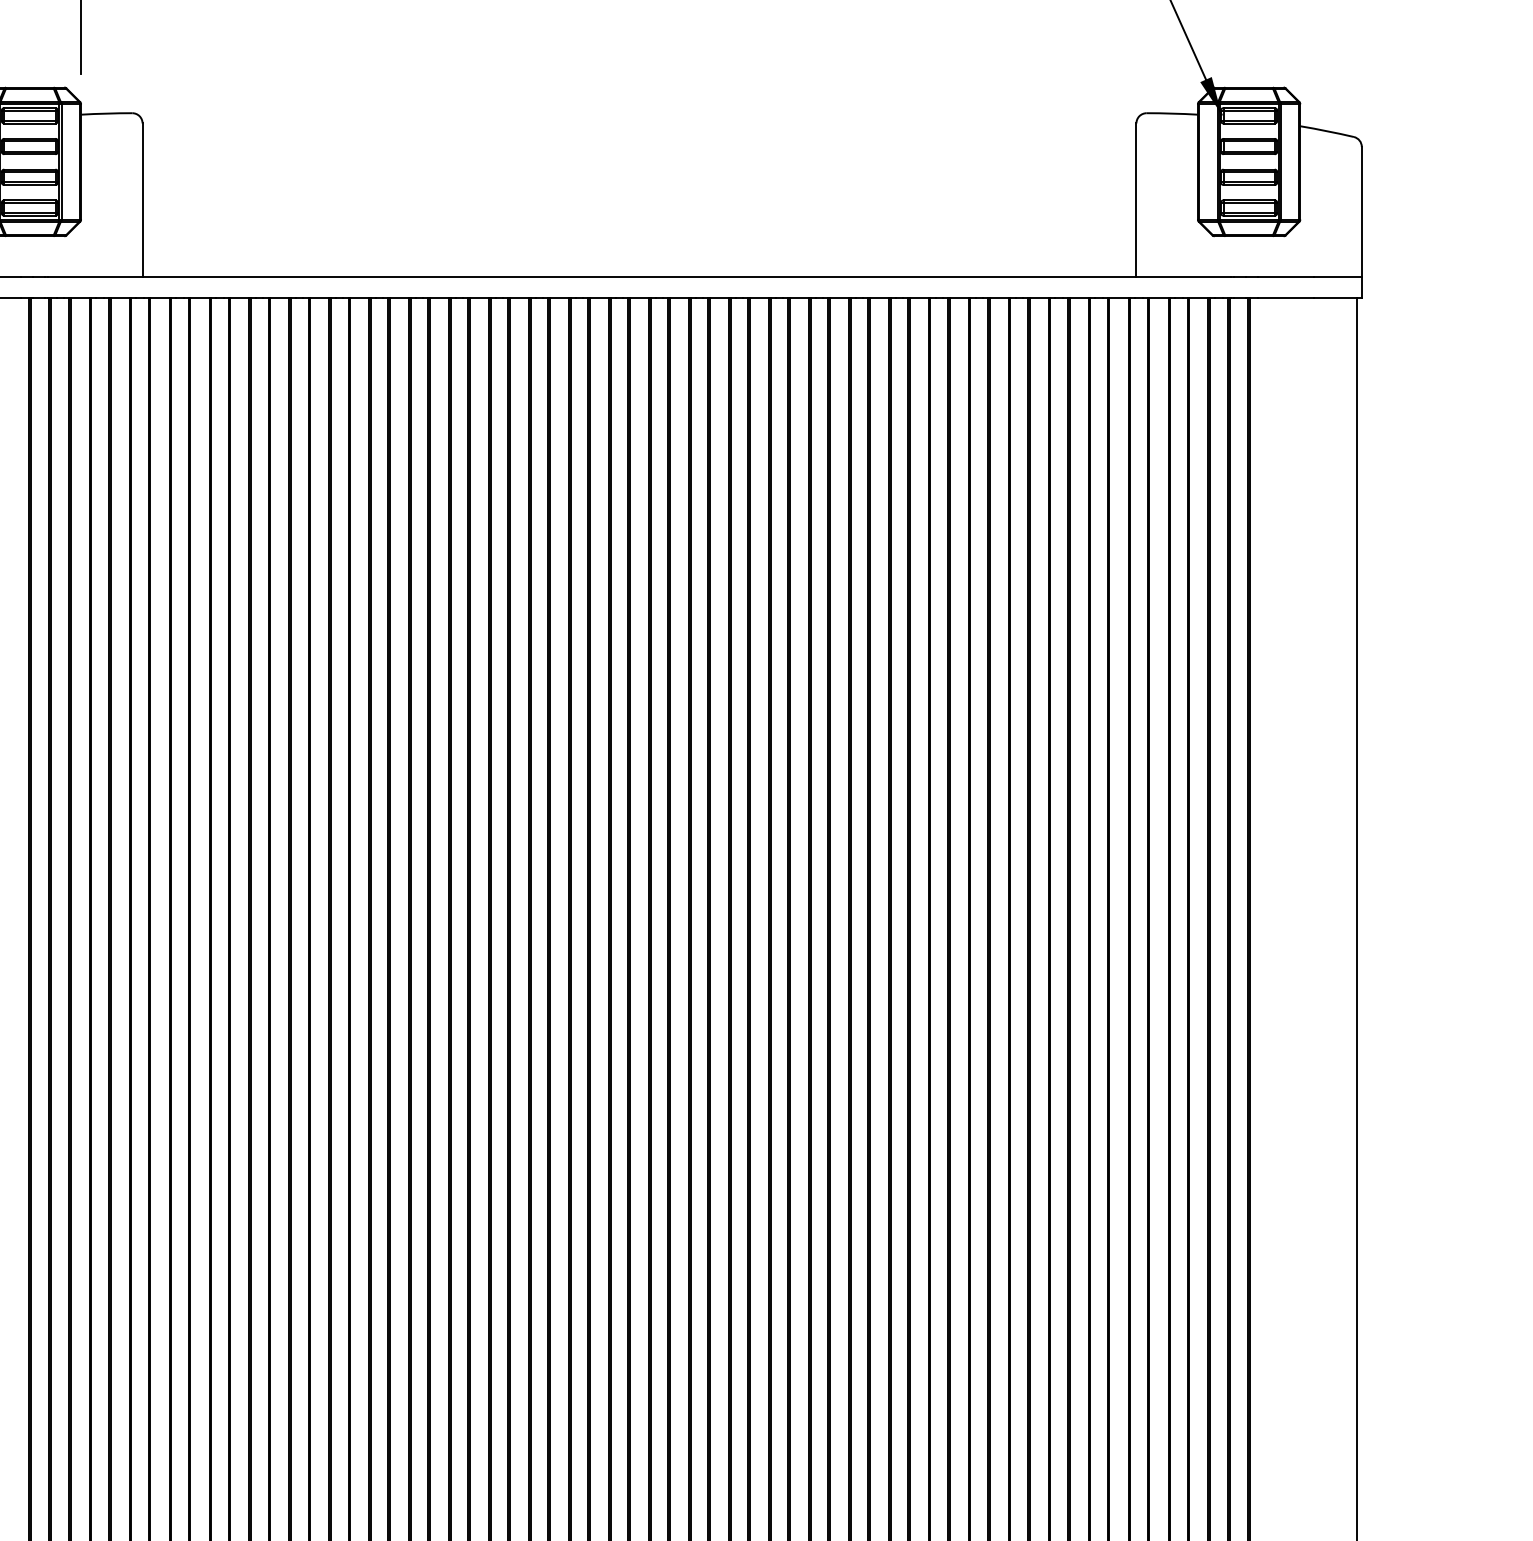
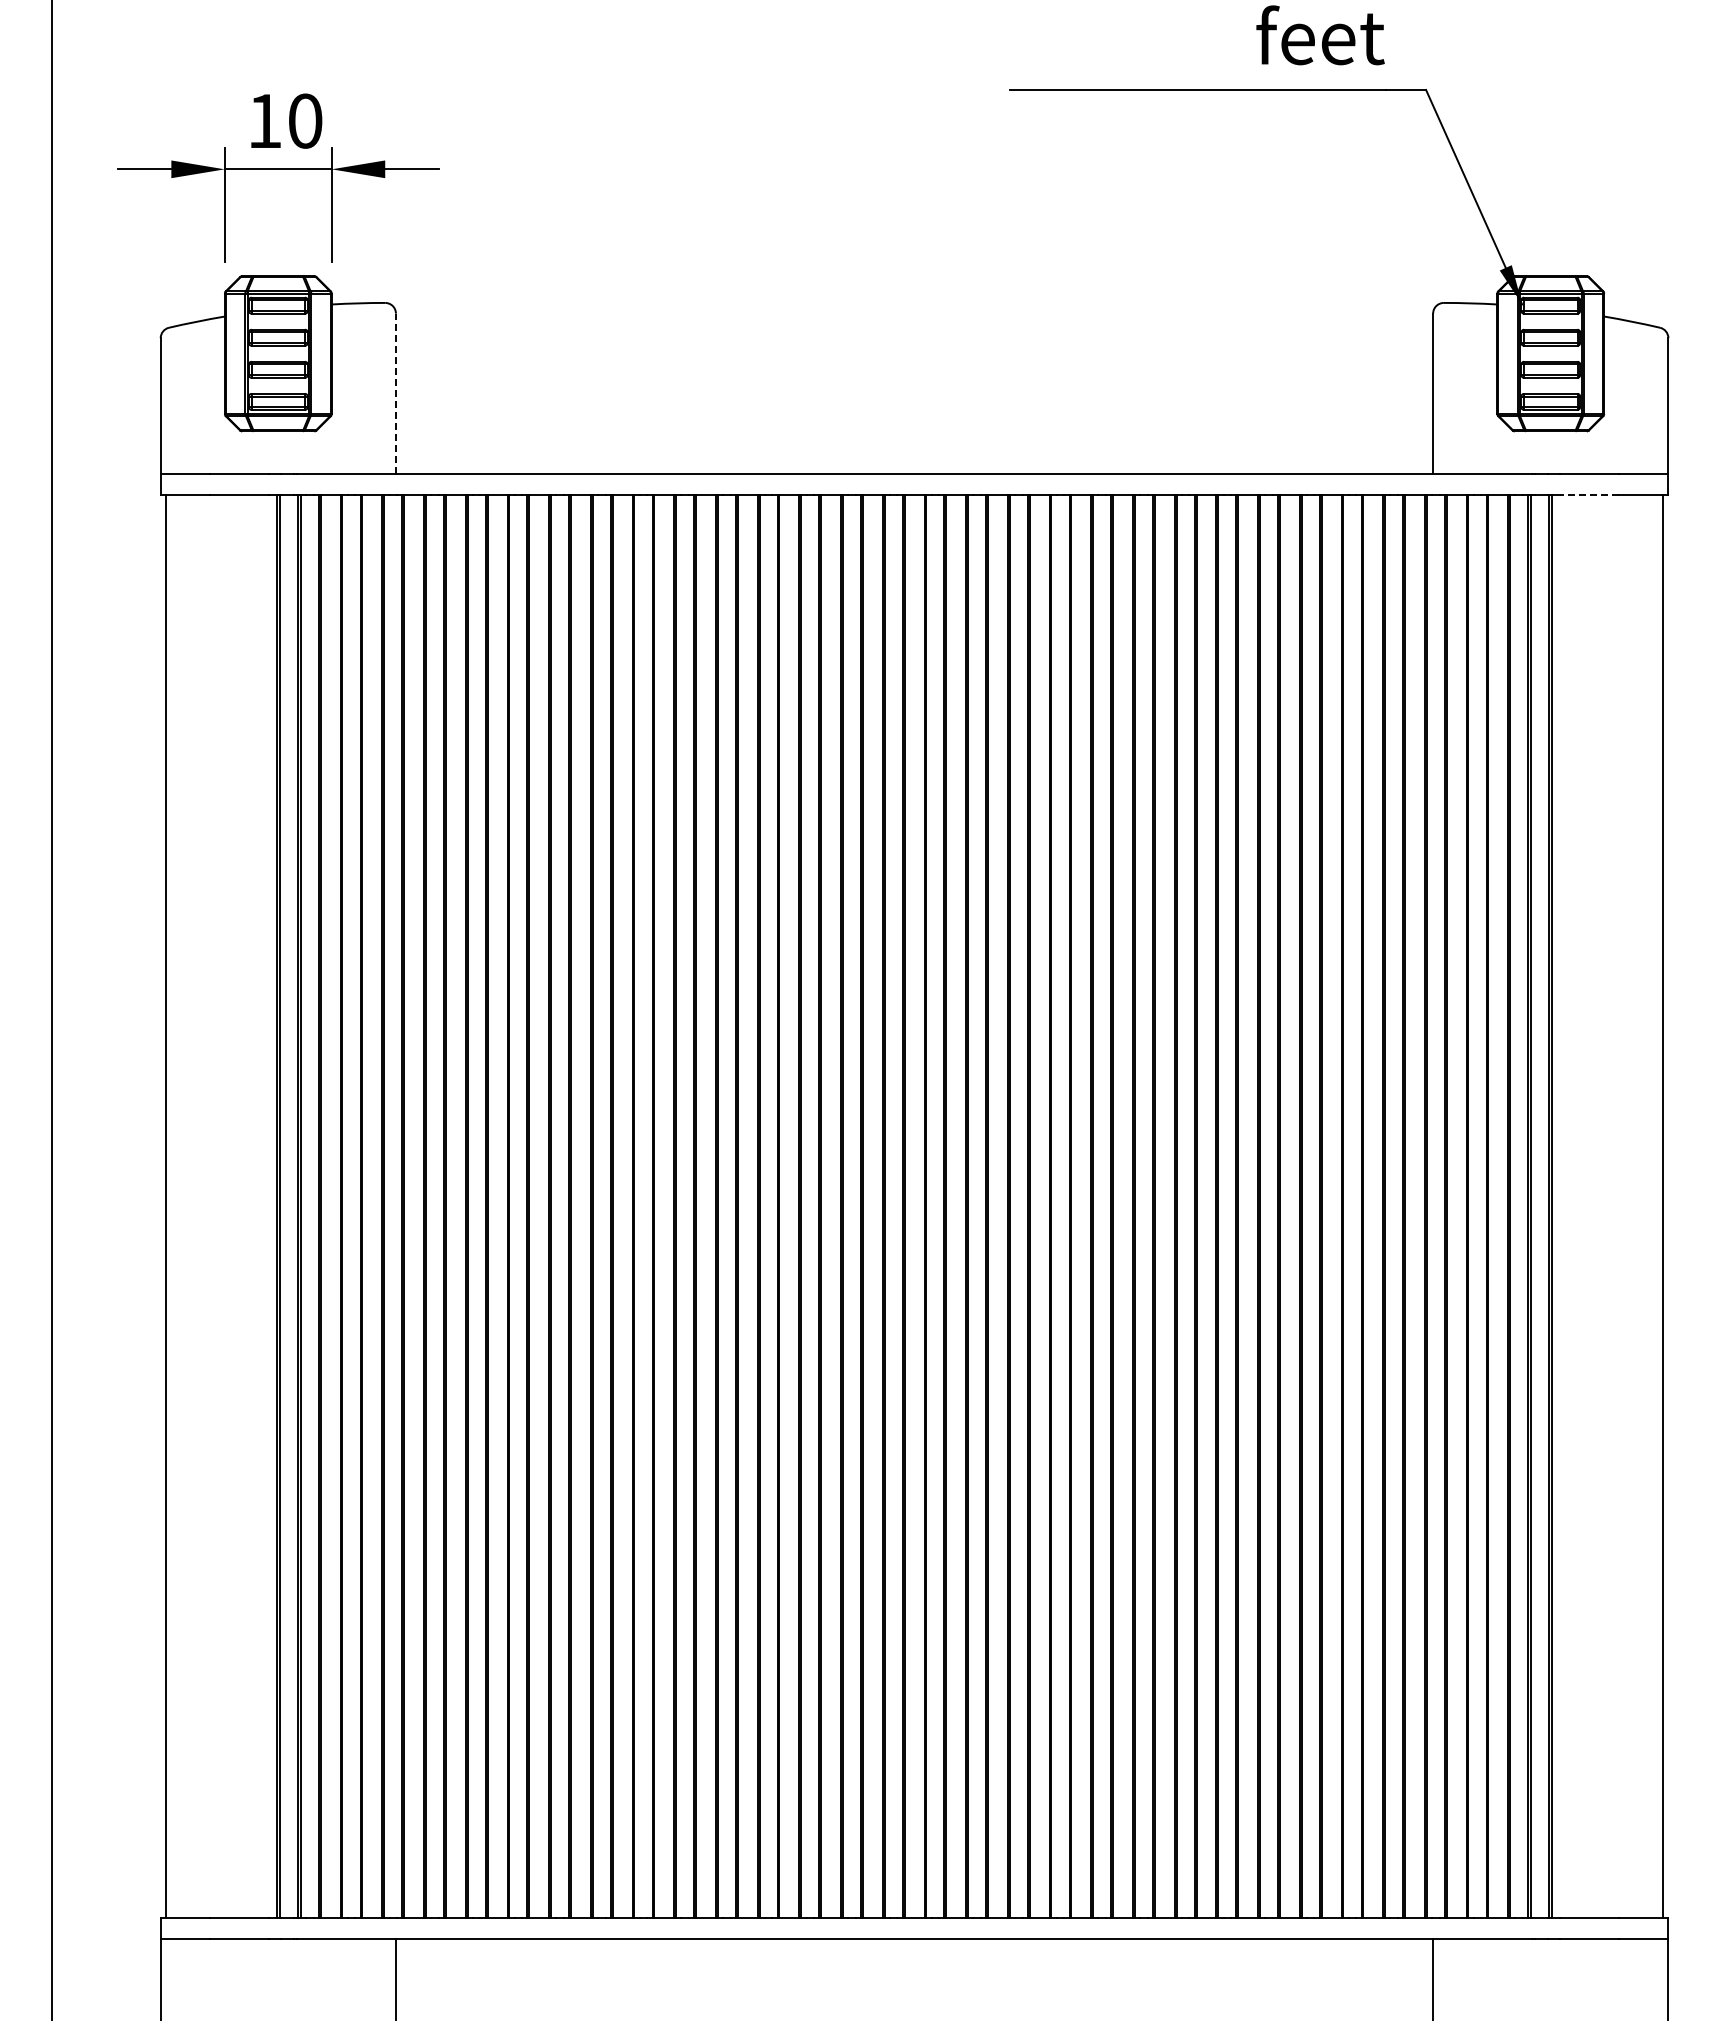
line: (142, 199) -> (395, 393), solid -> dashed
line: (1286, 297) -> (1589, 495), solid -> dashed

